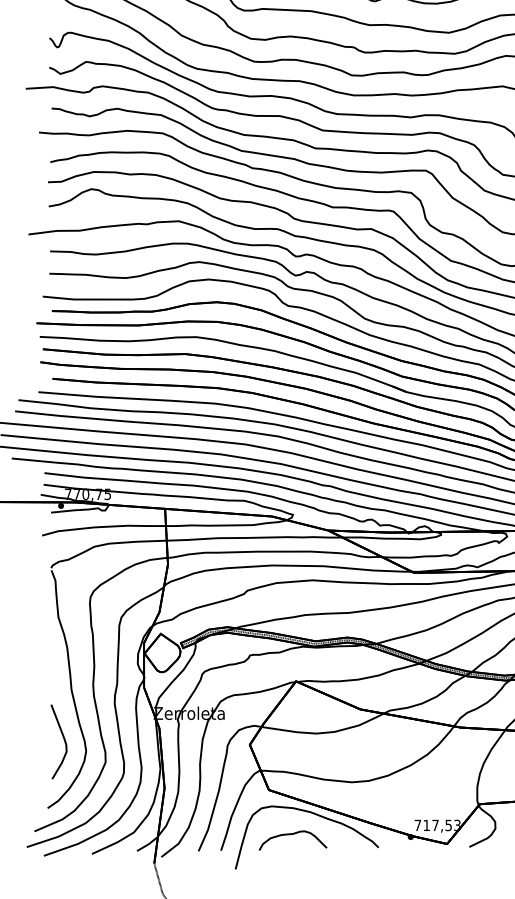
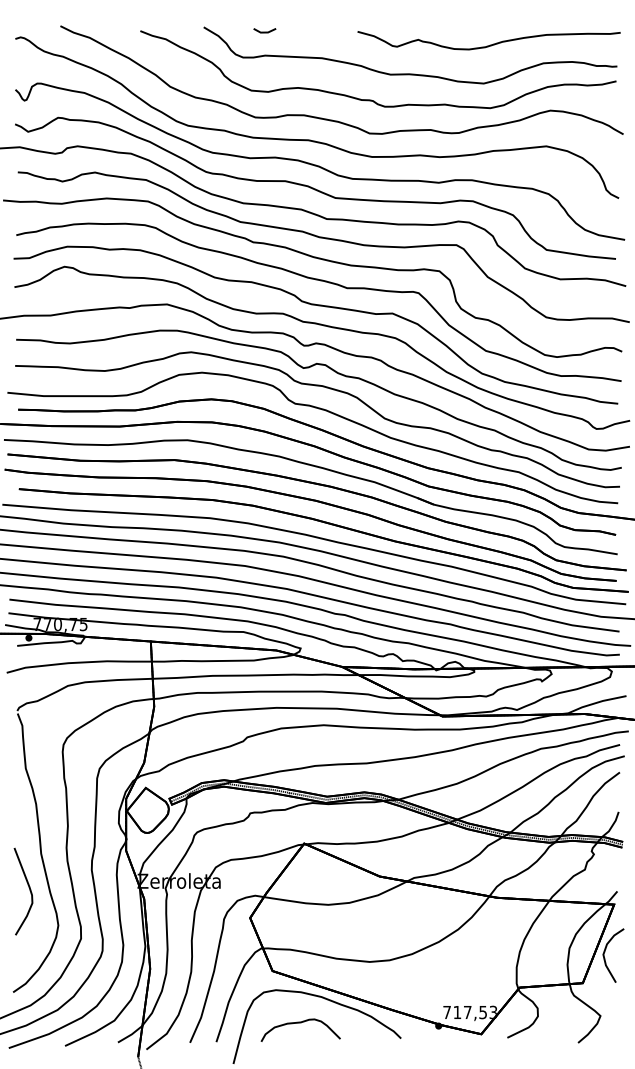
curve: (64, 740) -> (29, 890), moved

